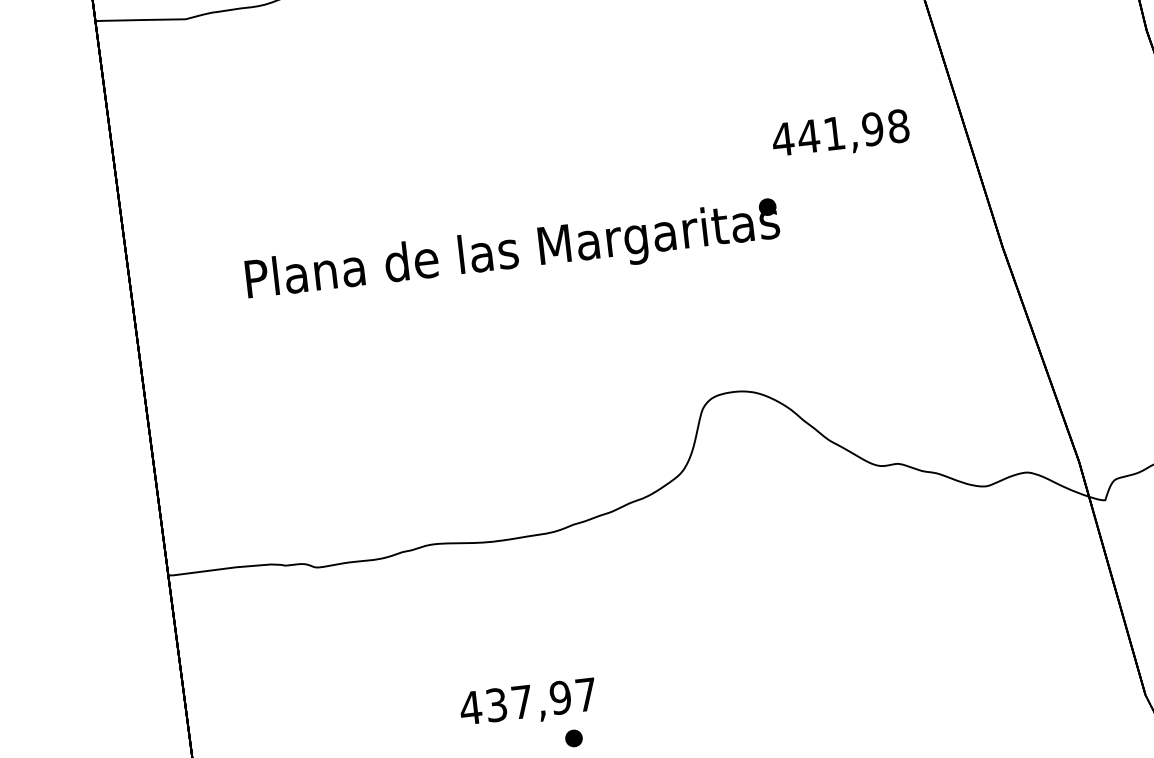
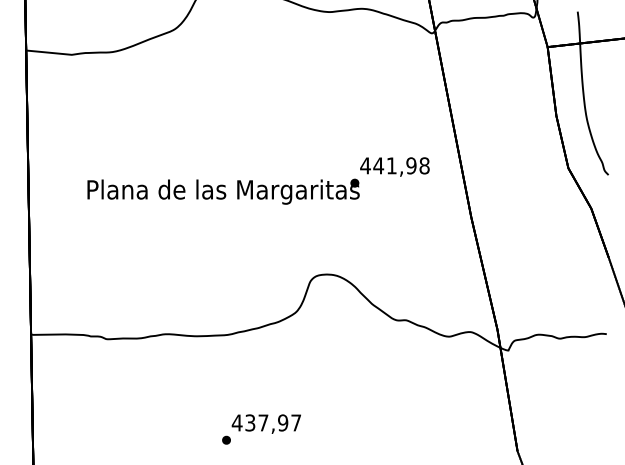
text: (839, 134) -> (394, 166), moved
text: (526, 702) -> (265, 423), moved

